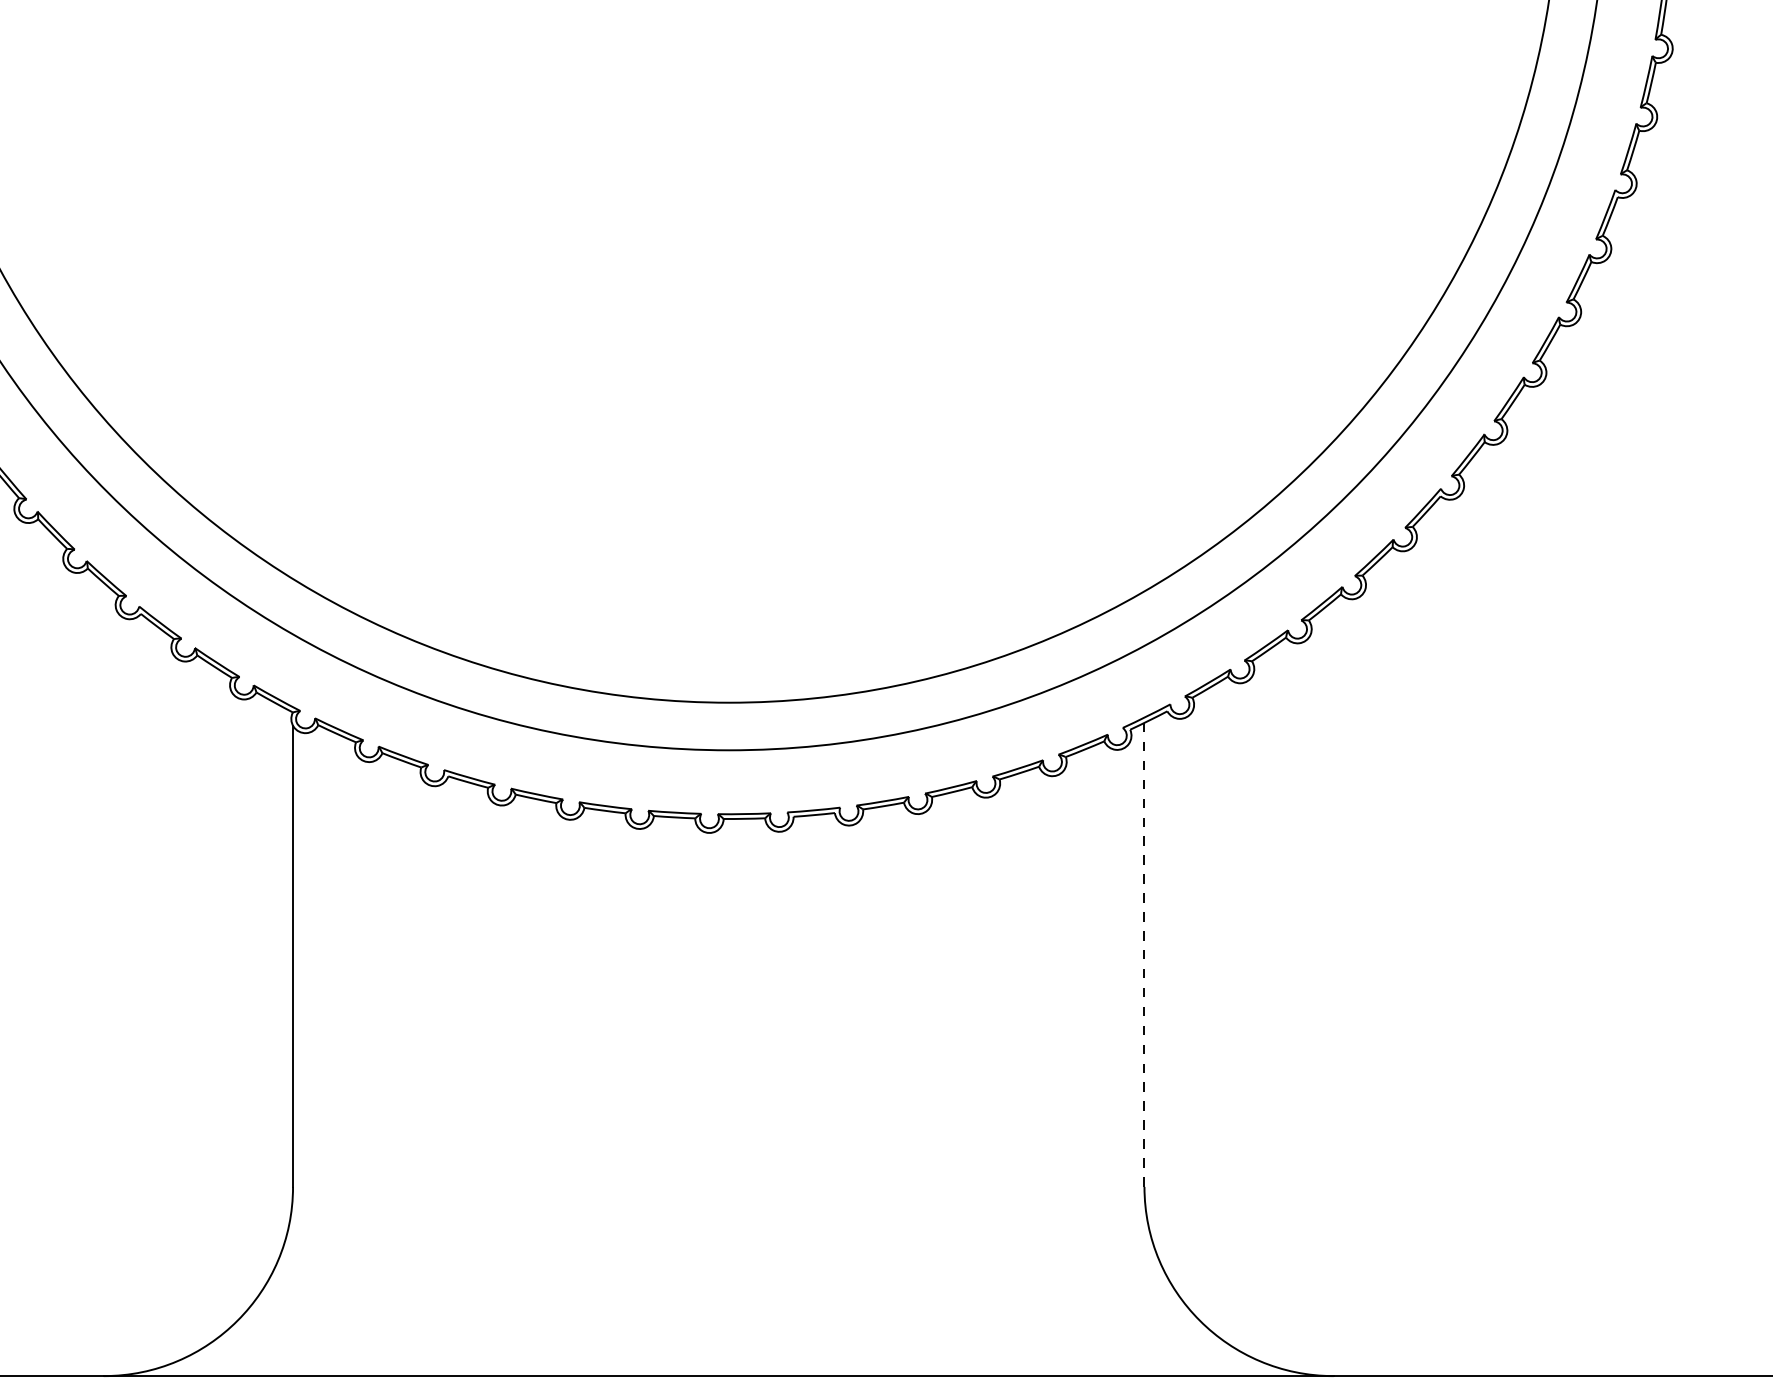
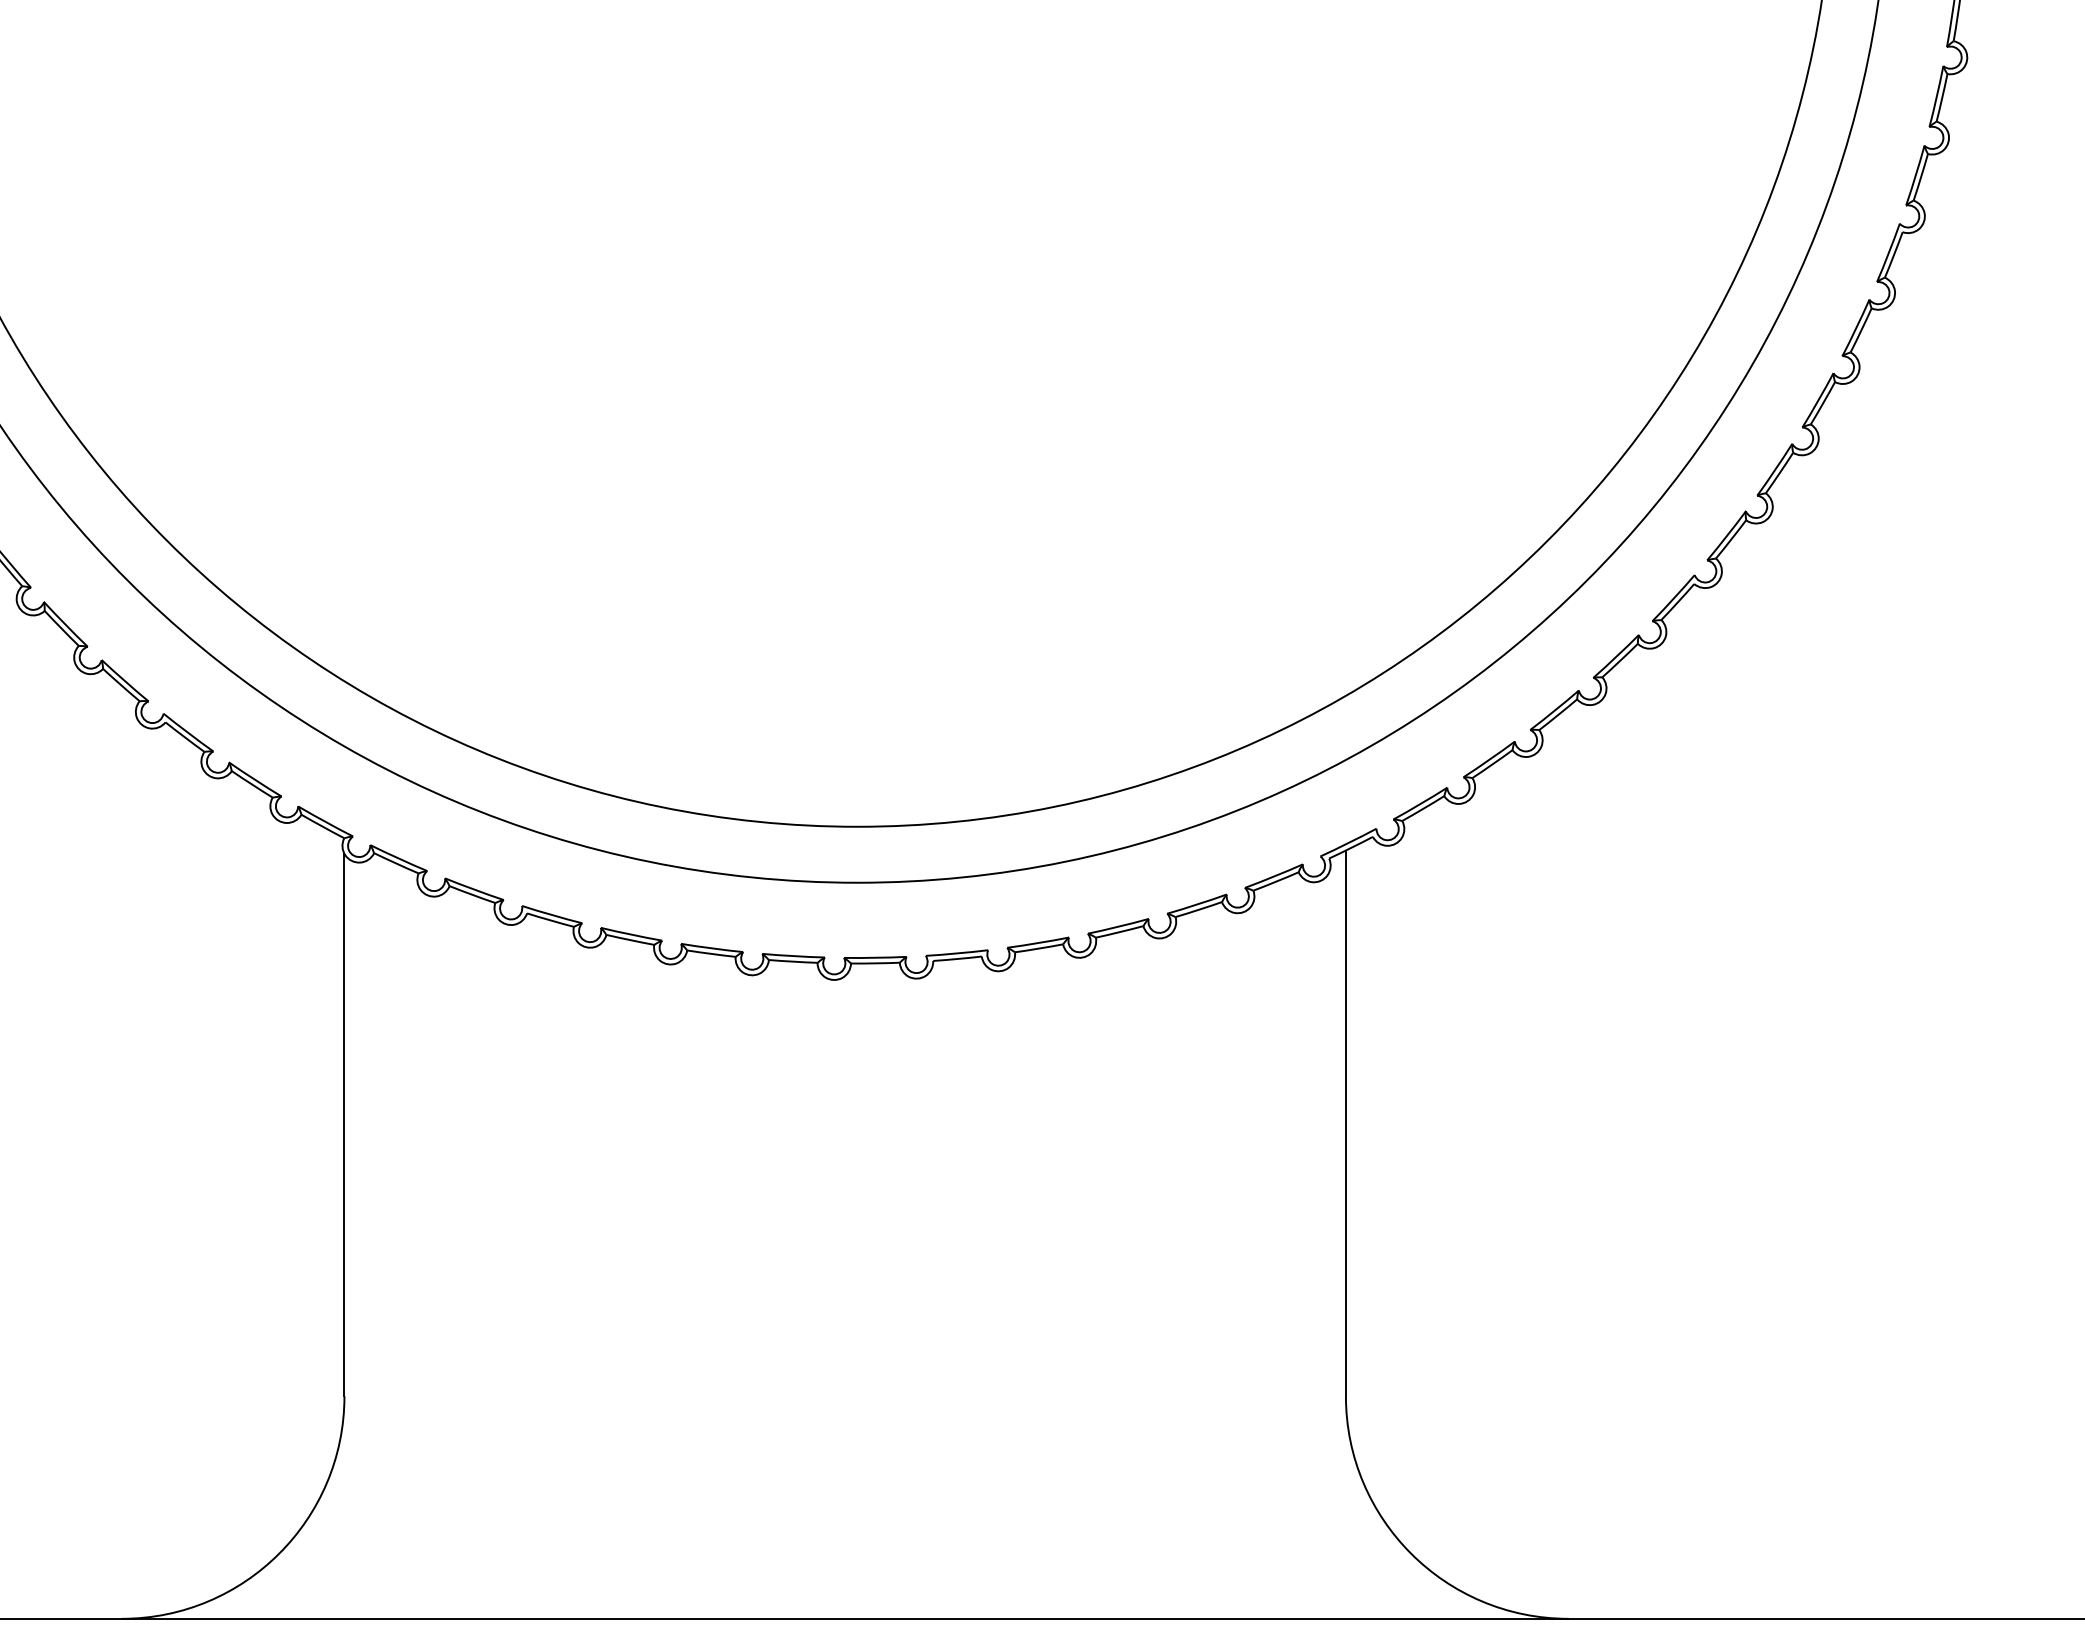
line: (1144, 954) -> (1345, 1122), dashed -> solid

